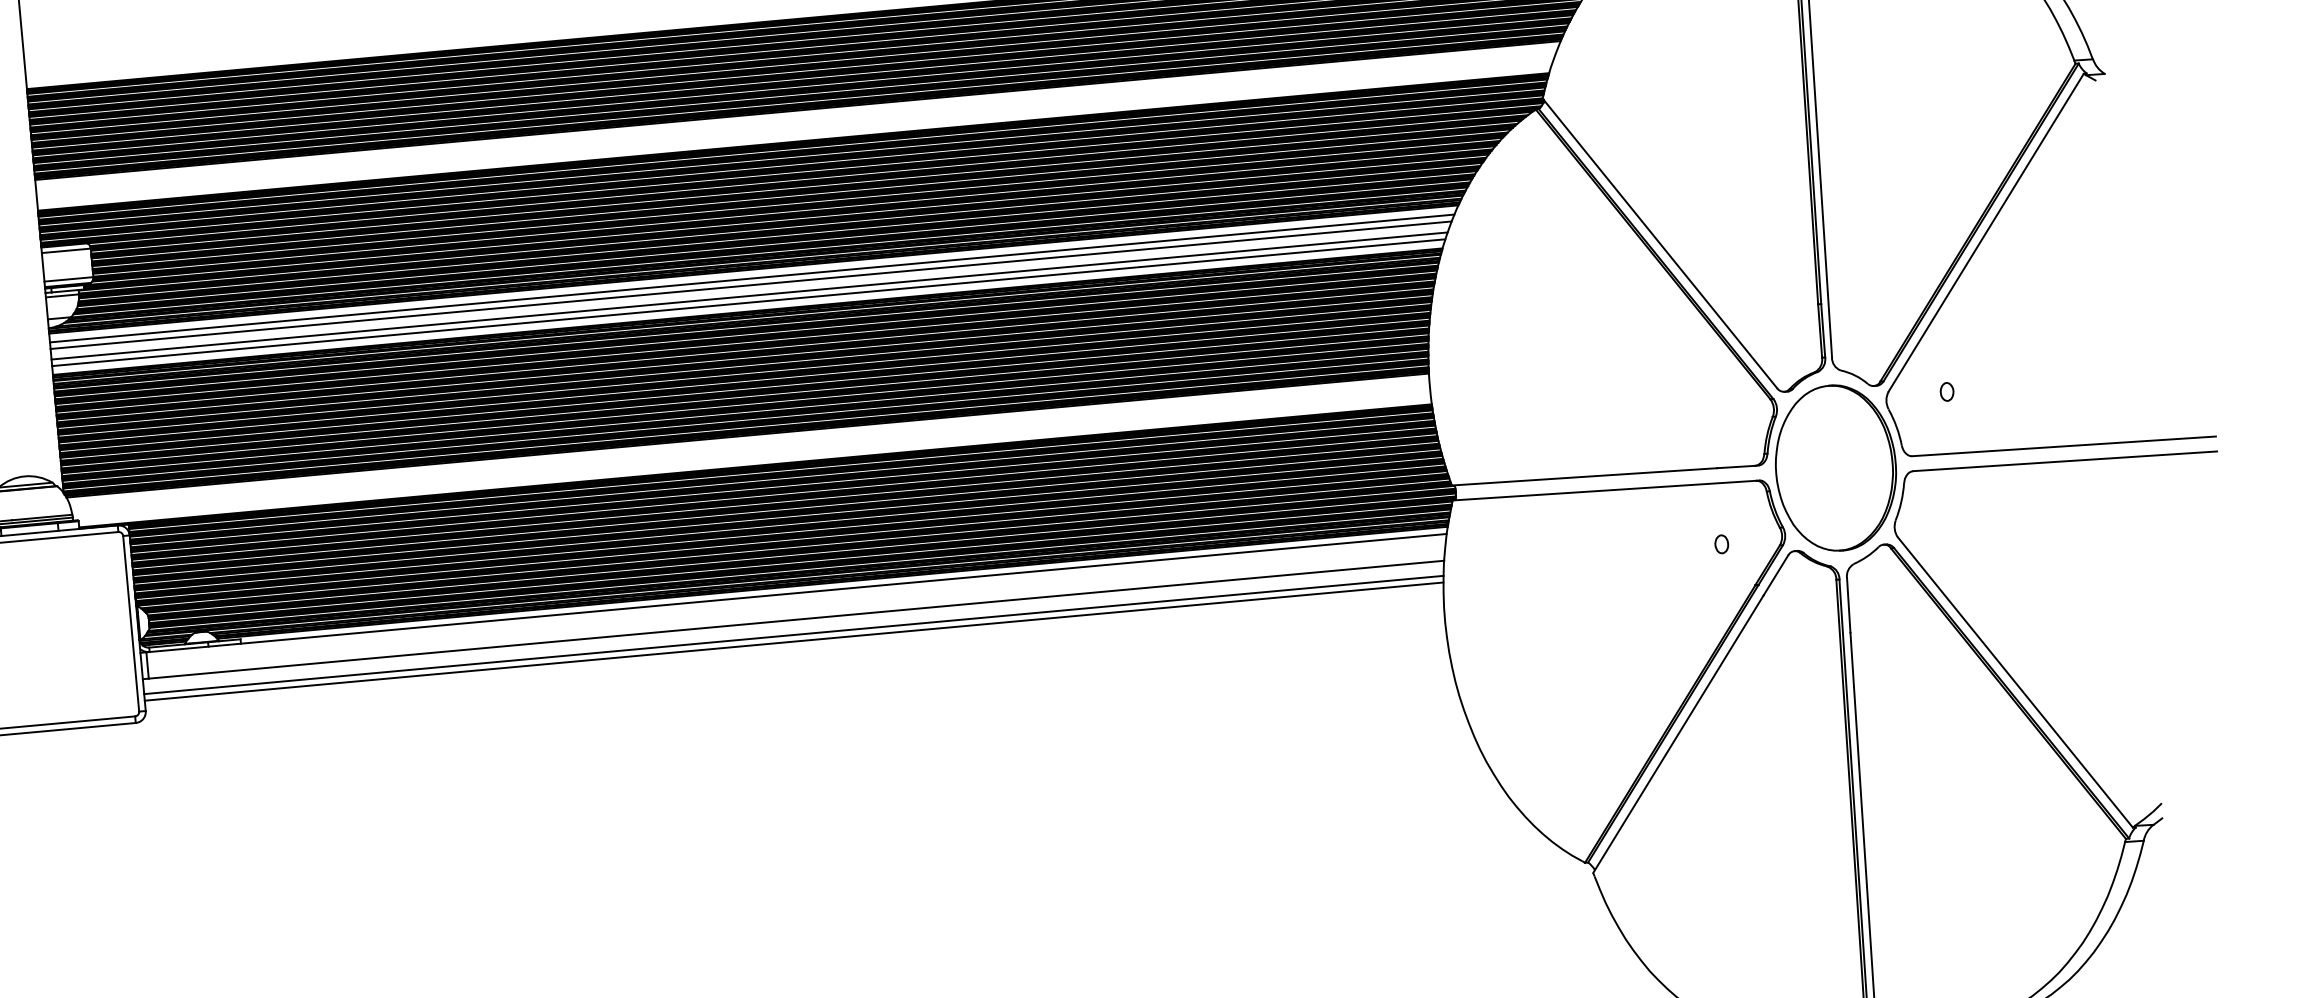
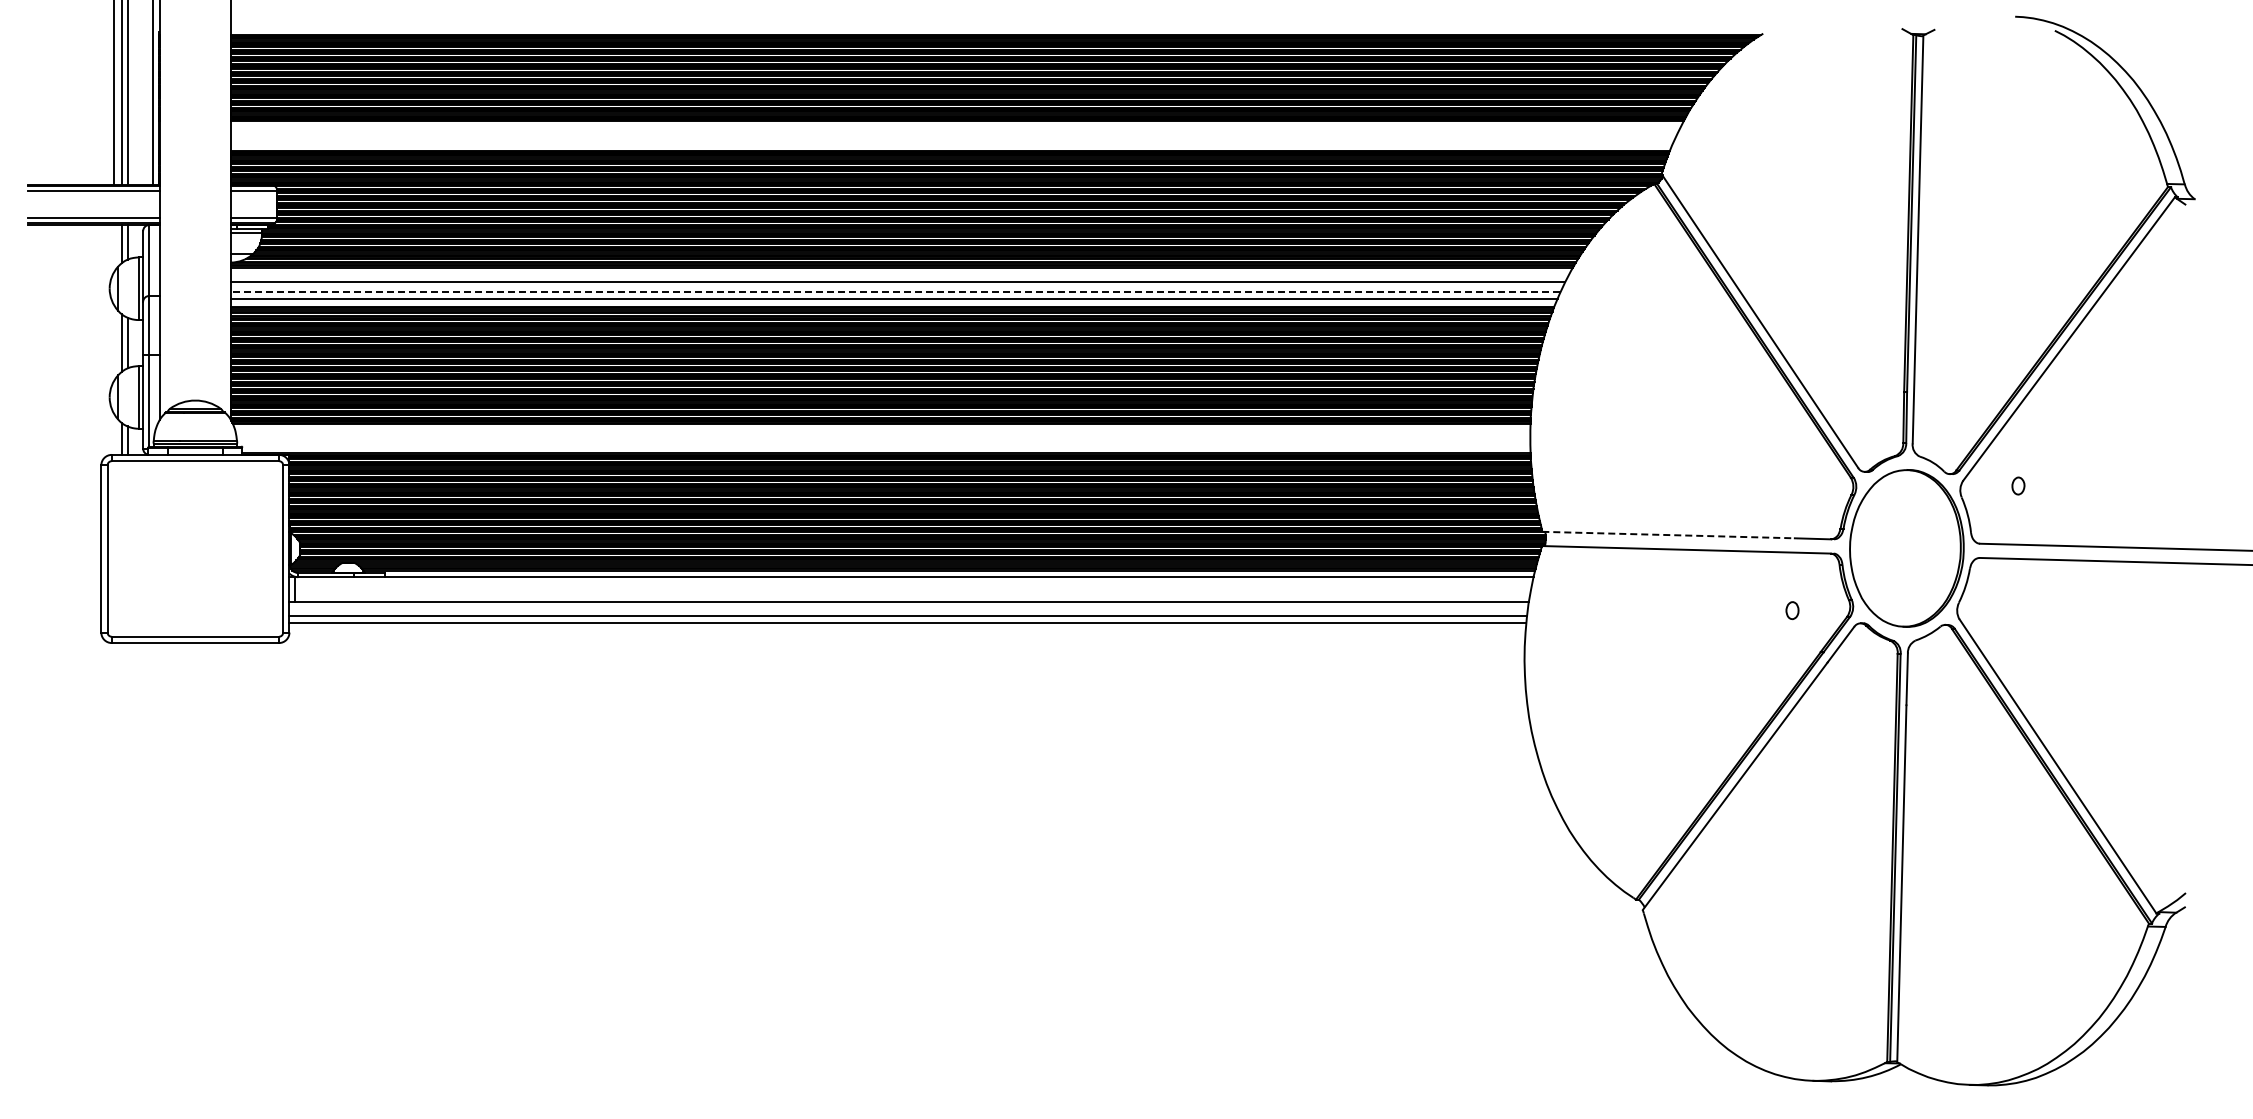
line: (752, 278) -> (899, 276), removed
line: (749, 296) -> (895, 292), solid -> dashed
line: (1585, 477) -> (1669, 535), solid -> dashed

